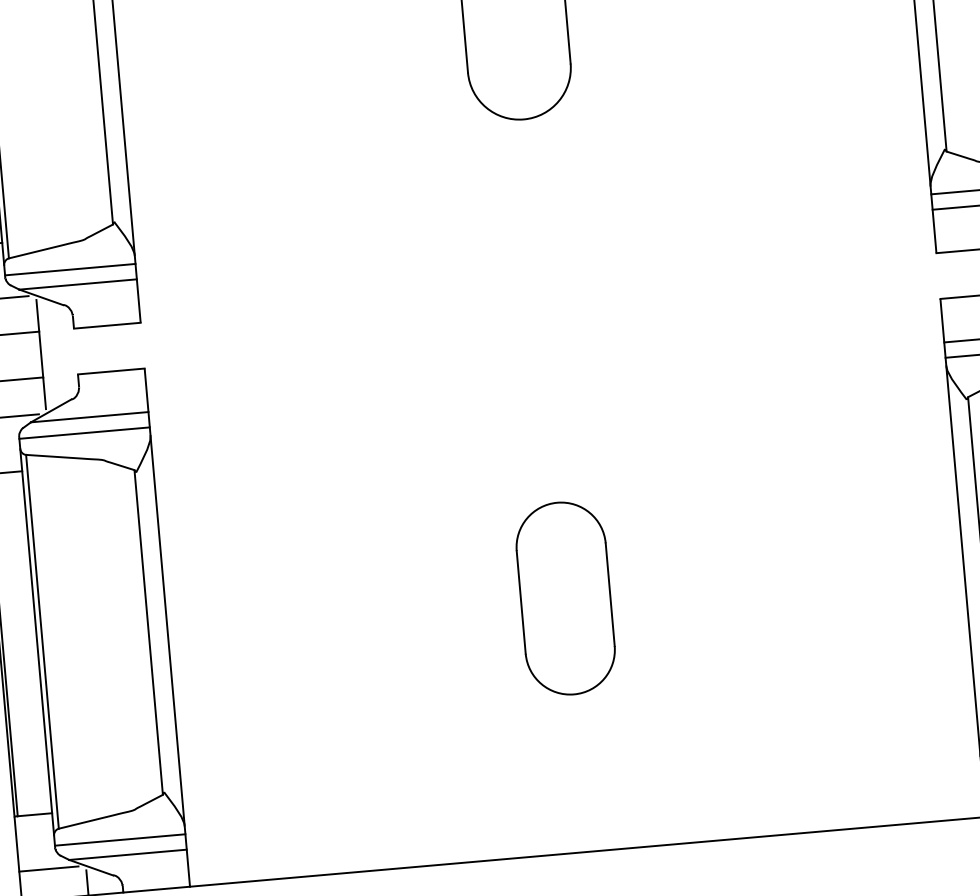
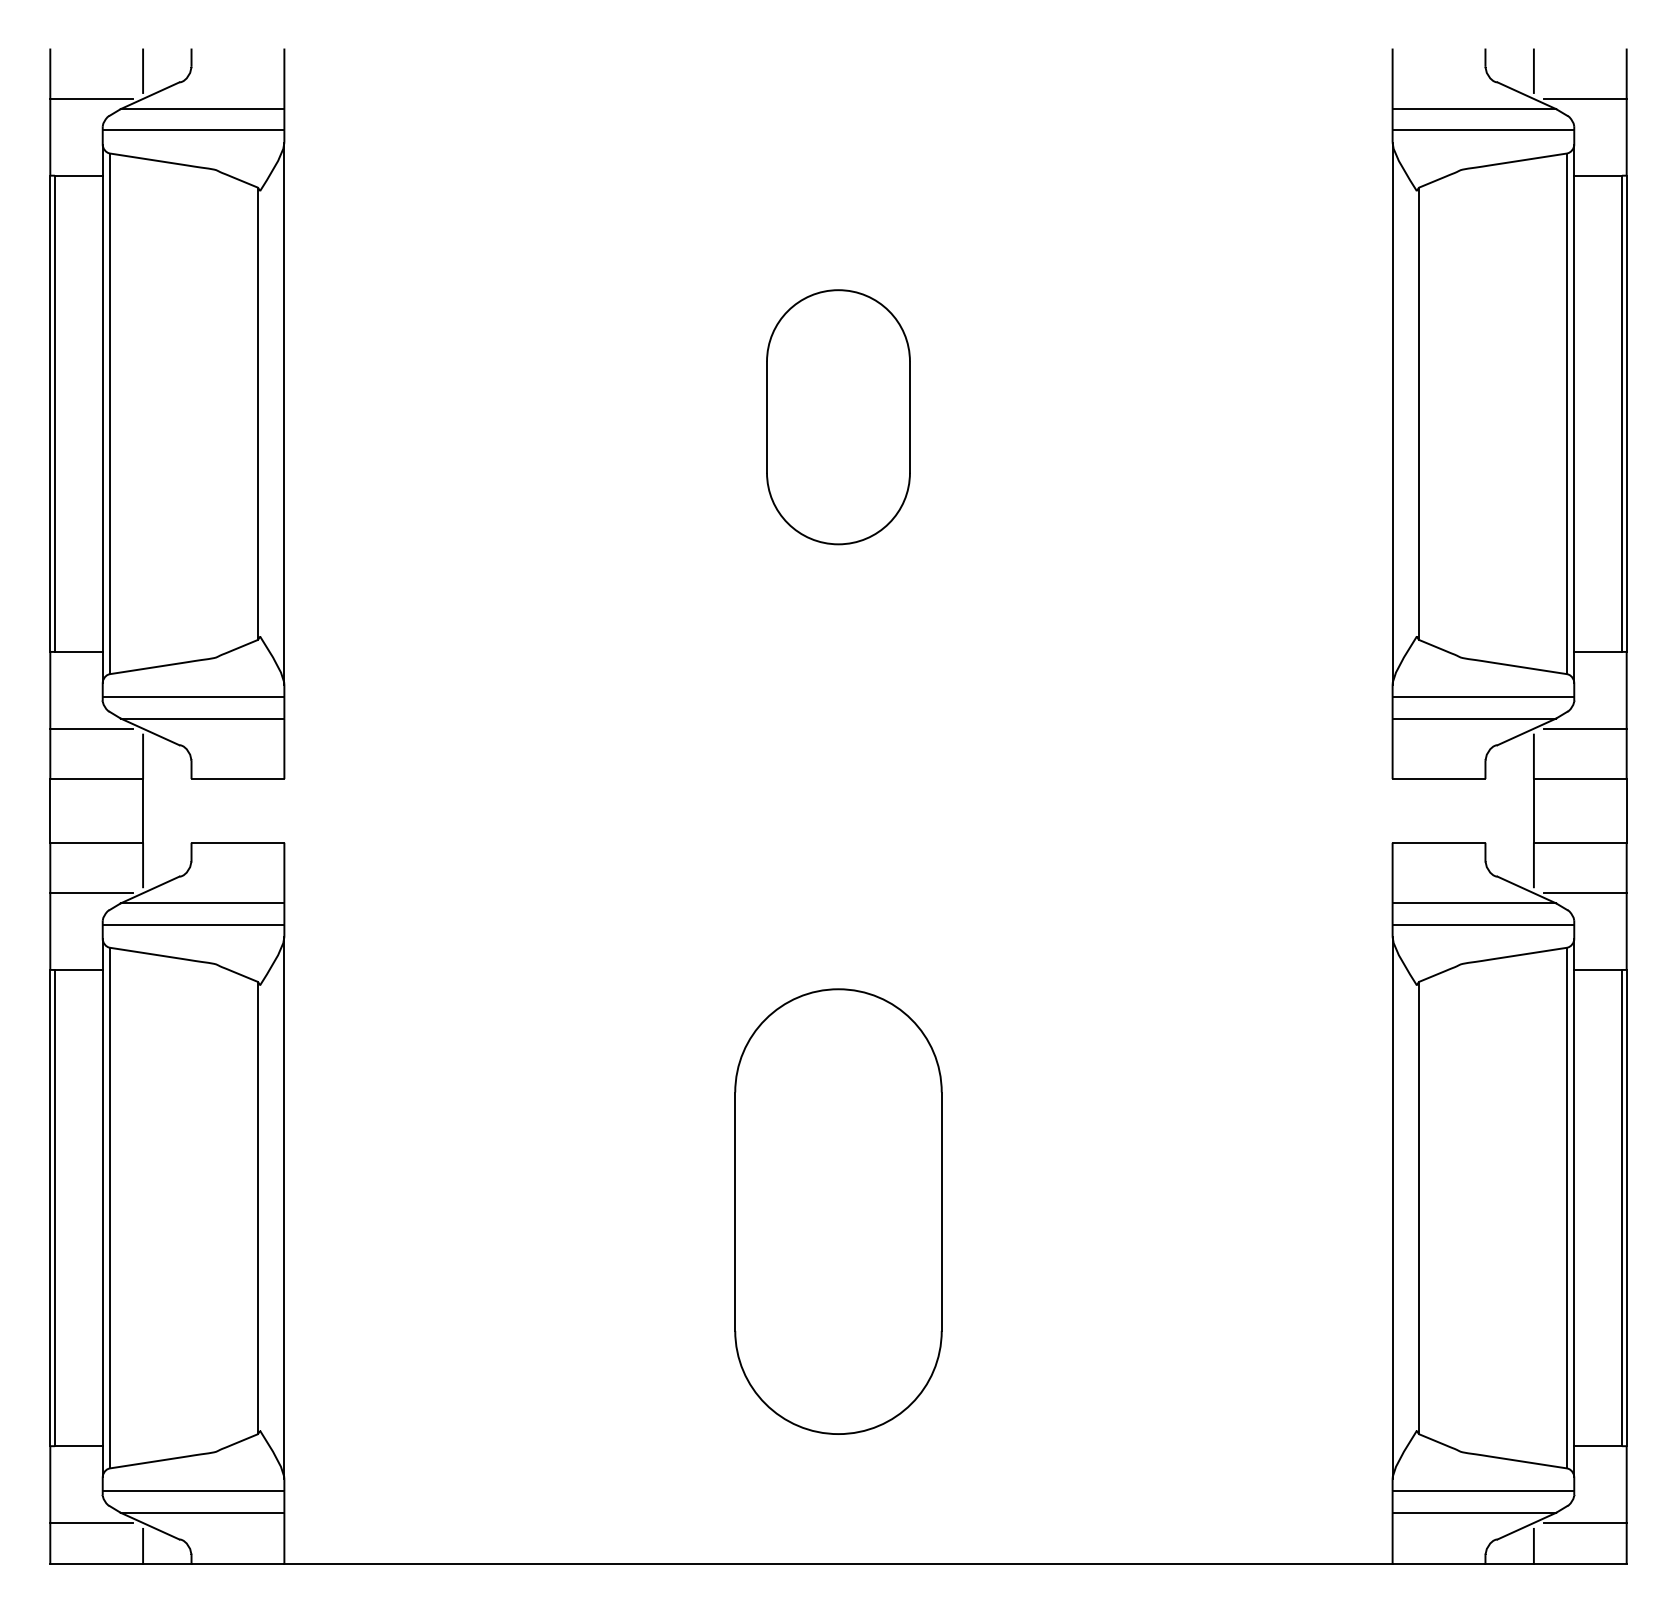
part: (565, 598) -> (838, 1211), size x1.67

